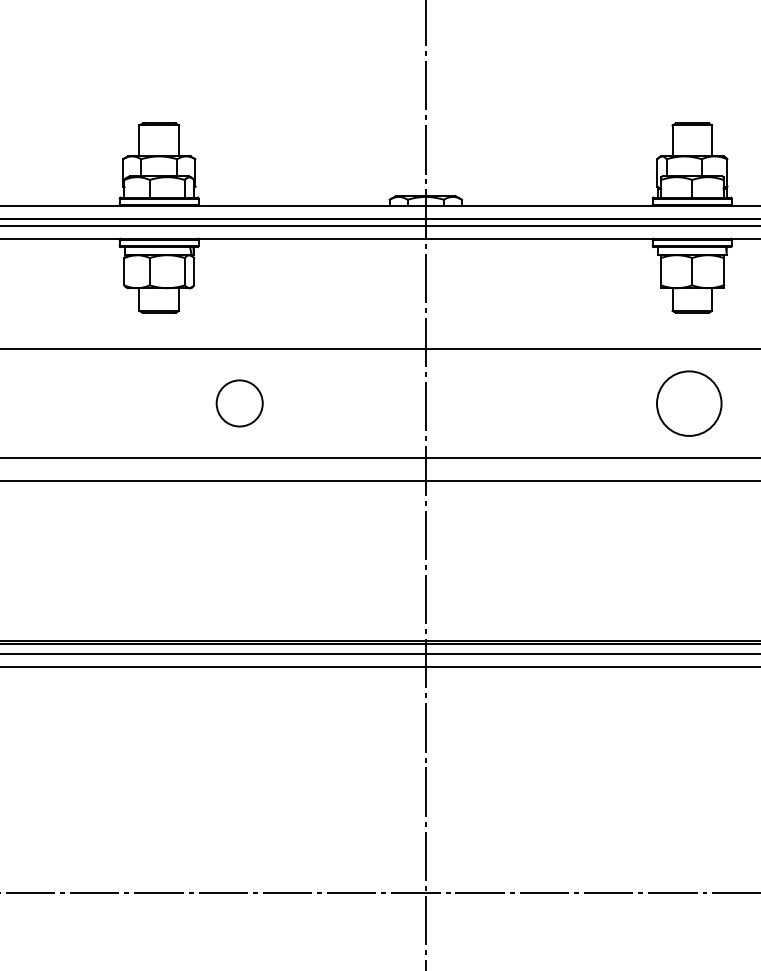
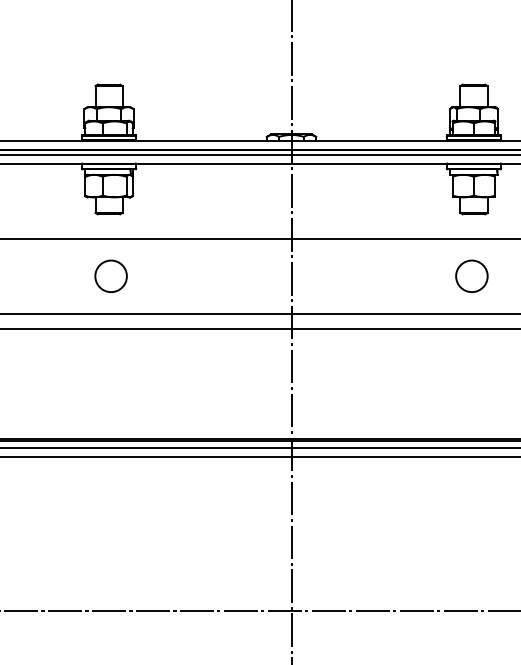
circle: (238, 402) -> (110, 275), moved
circle: (688, 402) -> (471, 275), size x0.71

